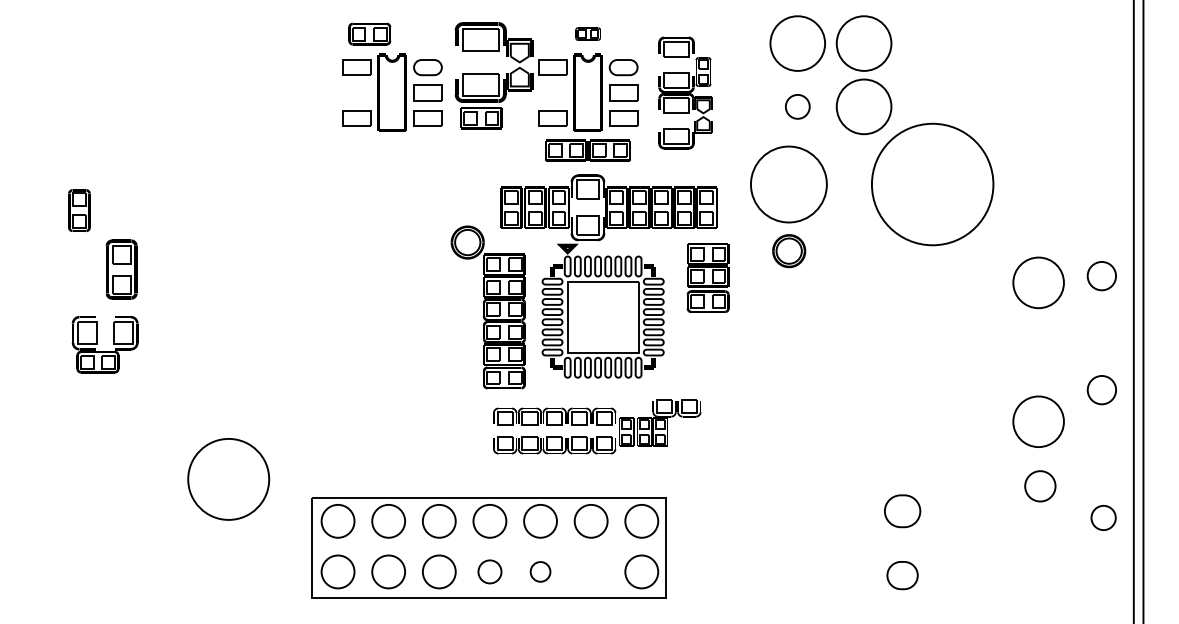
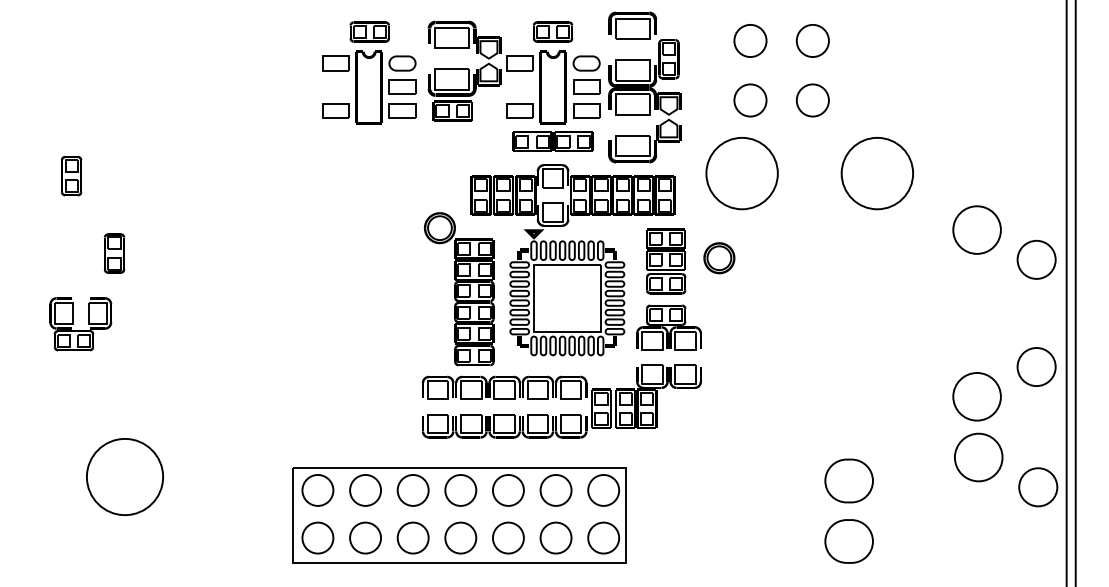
part: (369, 33) -> (369, 31), moved
part: (588, 33) -> (553, 31), size x1.67
circle: (797, 43) -> (750, 40), size x0.62
circle: (863, 43) -> (812, 40), size x0.62
part: (685, 93) -> (644, 87), size x1.43
circle: (797, 106) -> (750, 100), size x1.43
circle: (863, 106) -> (812, 100), size x0.62
circle: (932, 184) -> (877, 173), size x0.62
part: (79, 211) -> (71, 176), moved
part: (789, 251) -> (719, 258), moved
part: (121, 269) -> (114, 253), size x0.71
circle: (1101, 275) -> (1036, 259), size x1.43
circle: (1038, 282) -> (976, 229), moved
part: (104, 344) -> (80, 324), moved
part: (710, 348) -> (668, 327), added
circle: (1101, 389) -> (1036, 366), size x1.43
part: (596, 426) -> (561, 401), size x1.43
circle: (228, 478) -> (124, 476), moved
circle: (1040, 486) -> (978, 457), size x1.67
part: (901, 510) -> (848, 480), size x1.43
circle: (1103, 518) -> (1038, 487), size x1.67
circle: (489, 571) -> (460, 537), size x1.43
circle: (540, 571) -> (508, 537), size x1.67
circle: (590, 571) -> (555, 537), added
part: (901, 575) -> (848, 541), size x1.67

